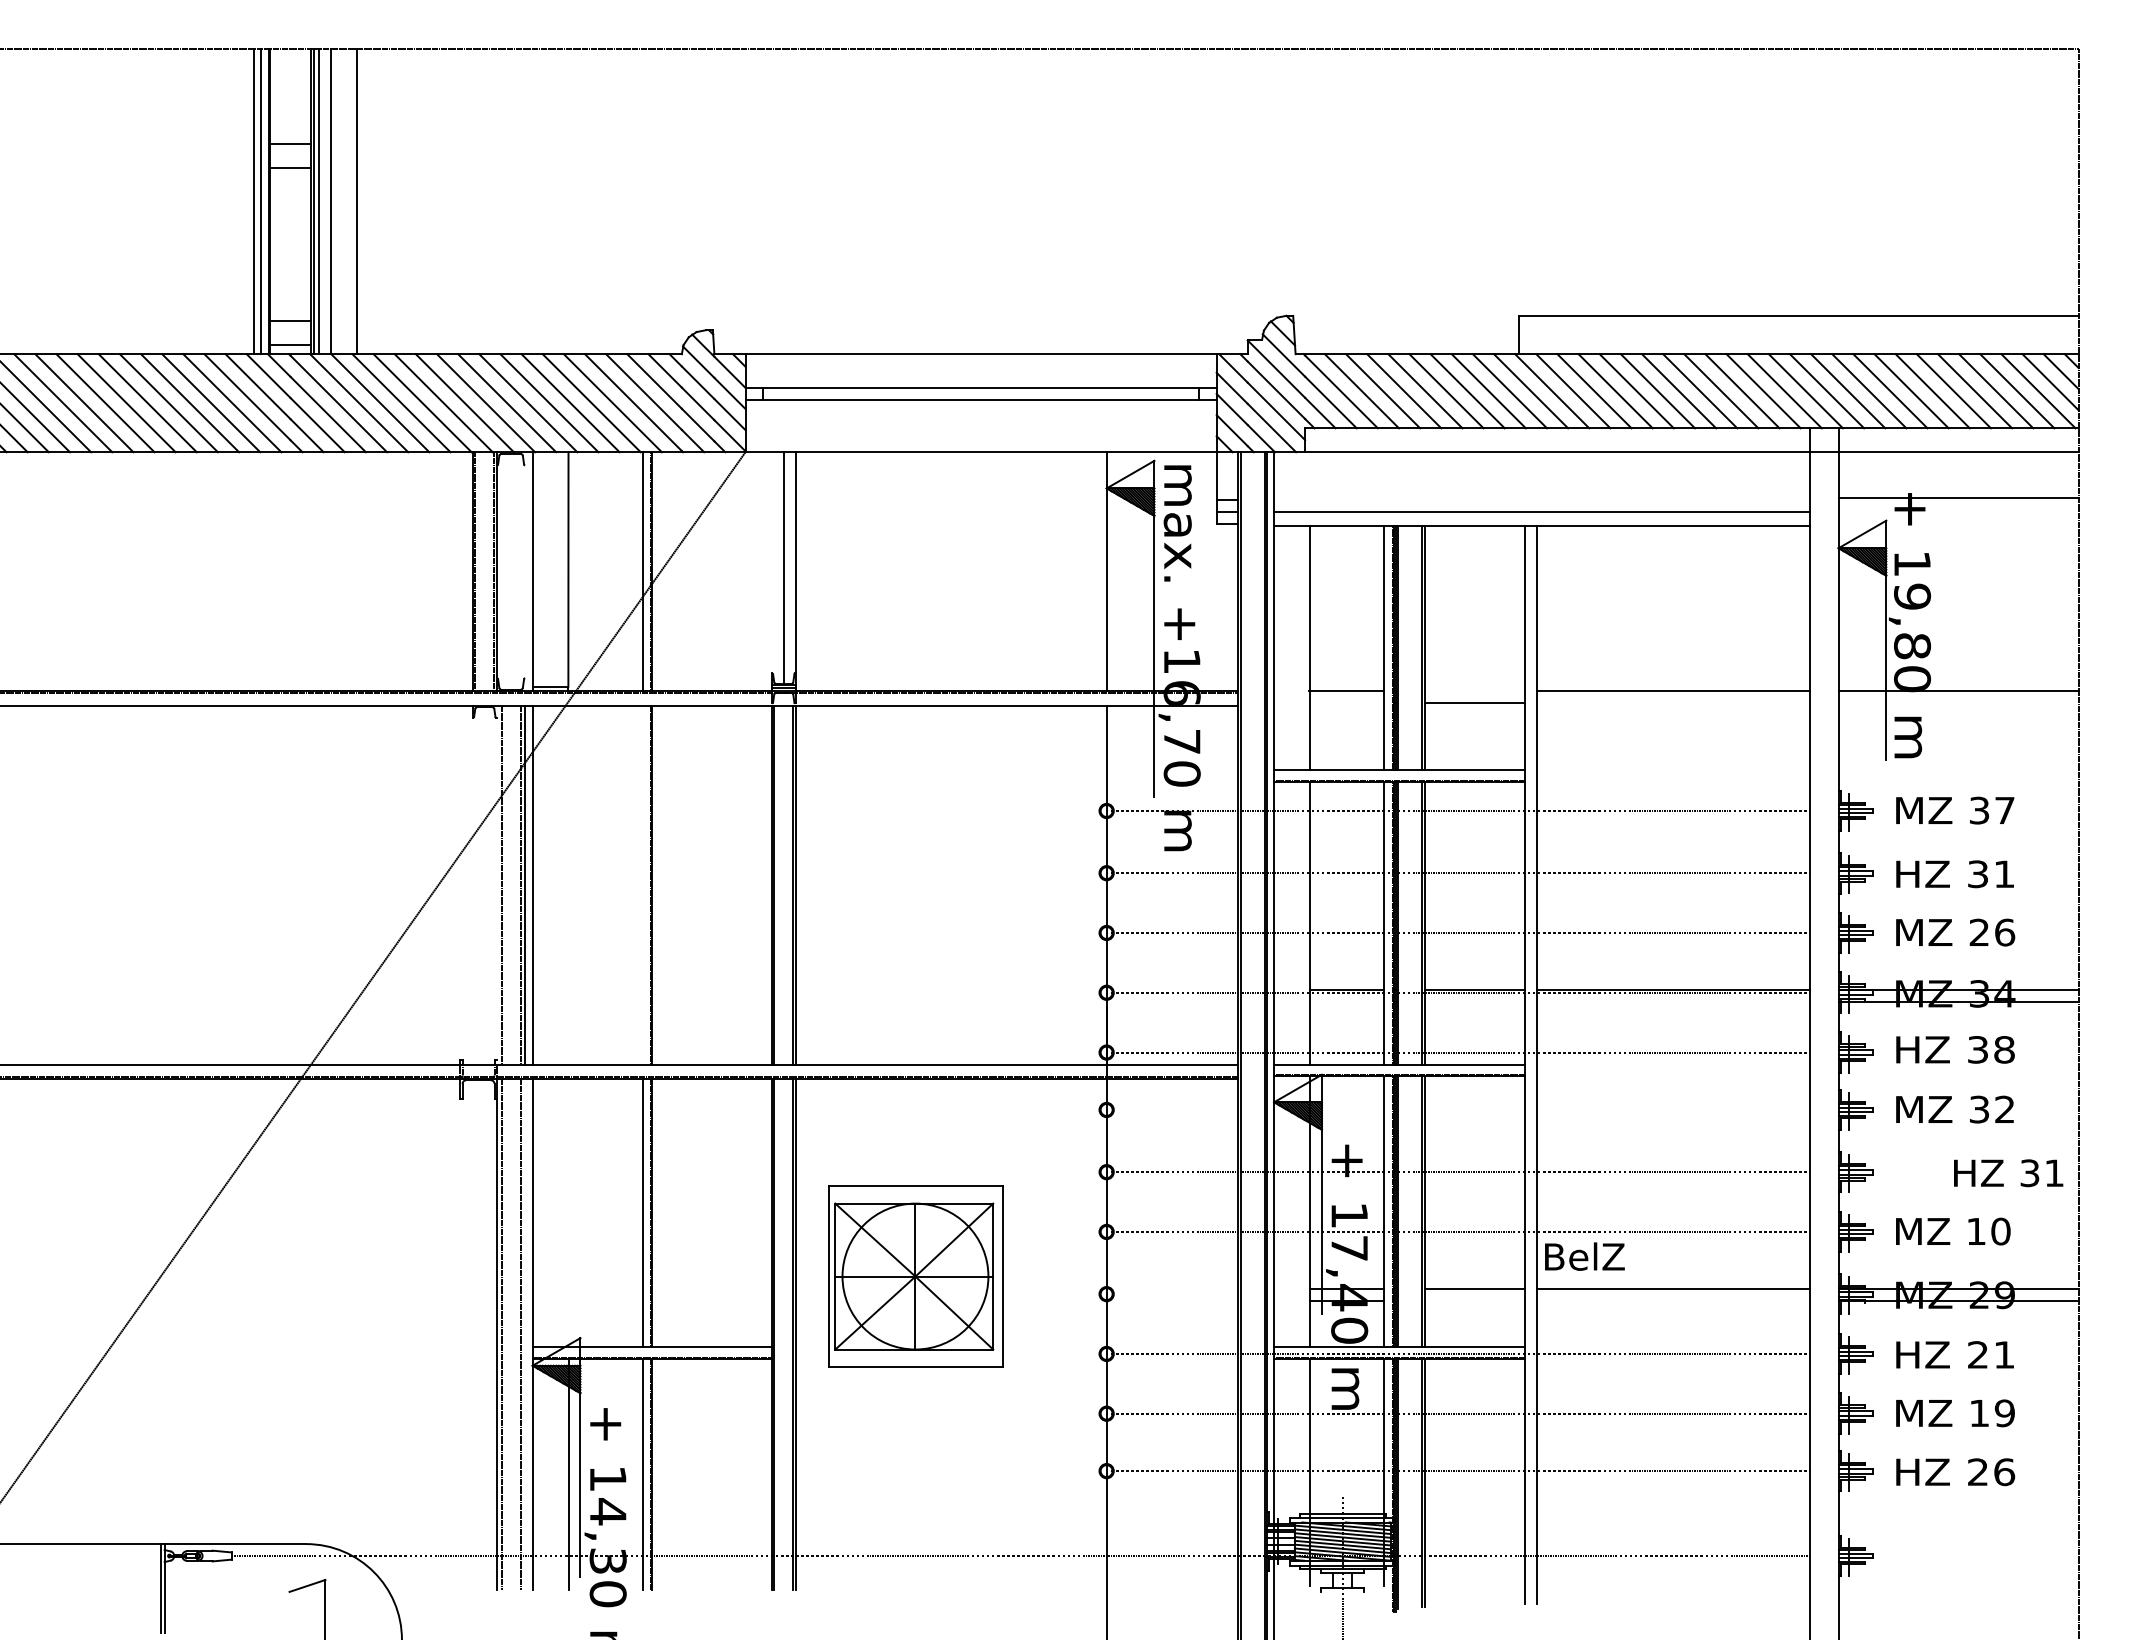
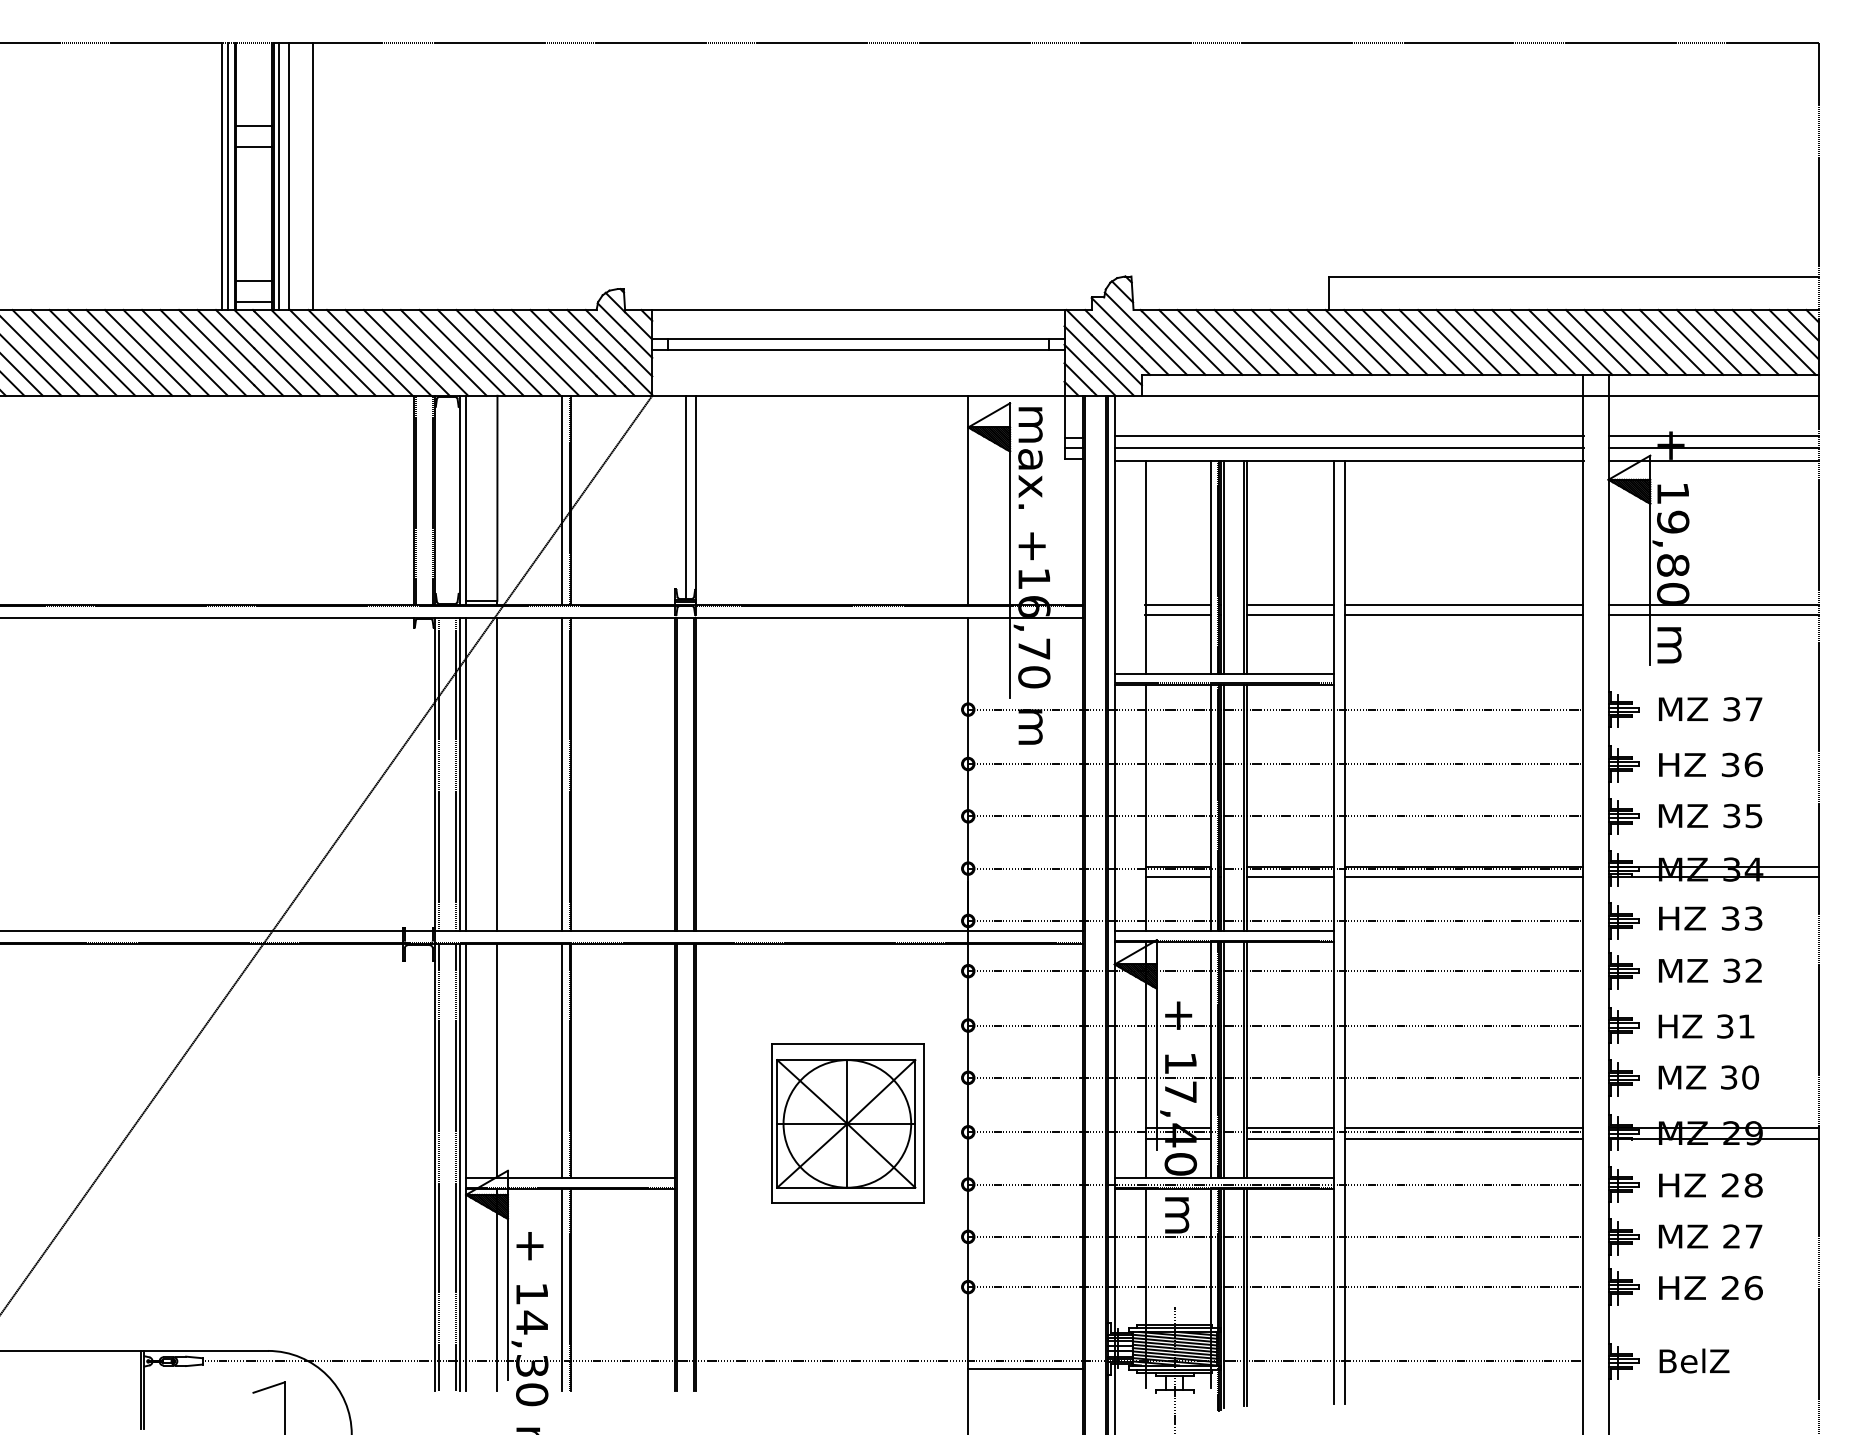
line: (1542, 497) -> (1349, 435), added
line: (1958, 512) -> (1713, 448), added
line: (1958, 526) -> (1713, 460), added
line: (525, 571) -> (459, 500), added
line: (1474, 691) -> (1290, 605), added
line: (1346, 703) -> (1178, 615), added
line: (1673, 703) -> (1464, 615), added
line: (1958, 703) -> (1713, 615), added
text: (2004, 874) -> (1753, 765), 31 -> 36
line: (496, 884) -> (434, 773), added
line: (568, 884) -> (497, 773), added
line: (642, 884) -> (562, 773), added
text: (1992, 932) -> (1743, 815), 26 -> 35
line: (1346, 1002) -> (1178, 877), added
line: (1474, 1002) -> (1290, 877), added
line: (1673, 1002) -> (1464, 877), added
text: (2004, 1049) -> (1753, 918), 38 -> 33
line: (1457, 1109) -> (1275, 970), added
text: (2008, 1173) -> (1706, 1026), moved
line: (568, 1212) -> (497, 1060), added
text: (1976, 1231) -> (1729, 1077), 10 -> 30
text: (1584, 1256) -> (1694, 1360), moved
part: (915, 1276) -> (847, 1123), moved
line: (1457, 1294) -> (1275, 1132), added
line: (1474, 1301) -> (1290, 1138), added
line: (1673, 1301) -> (1464, 1138), added
line: (525, 1333) -> (459, 1166), added
text: (2004, 1354) -> (1753, 1185), 21 -> 28
text: (1991, 1413) -> (1742, 1236), 19 -> 27
line: (1172, 1564) -> (1025, 1368), added

